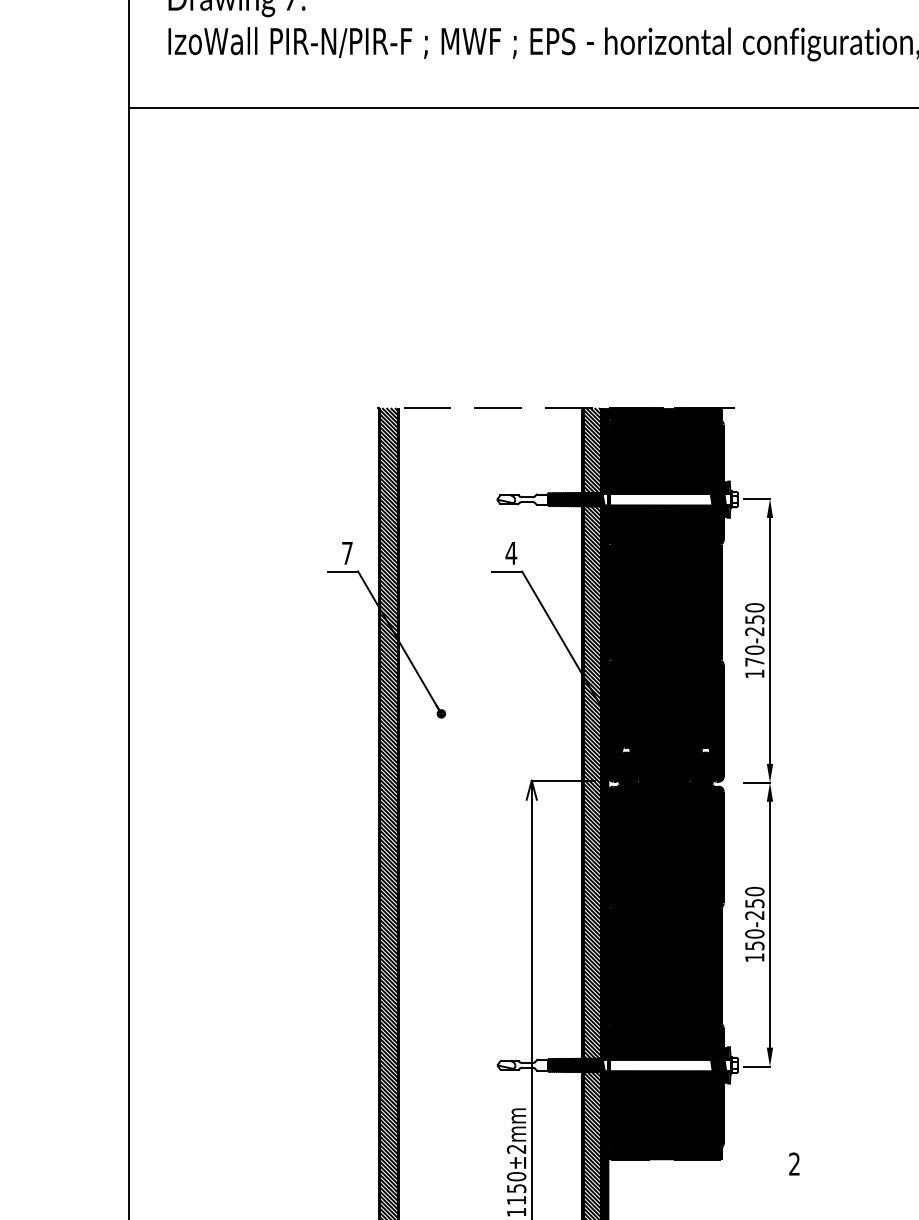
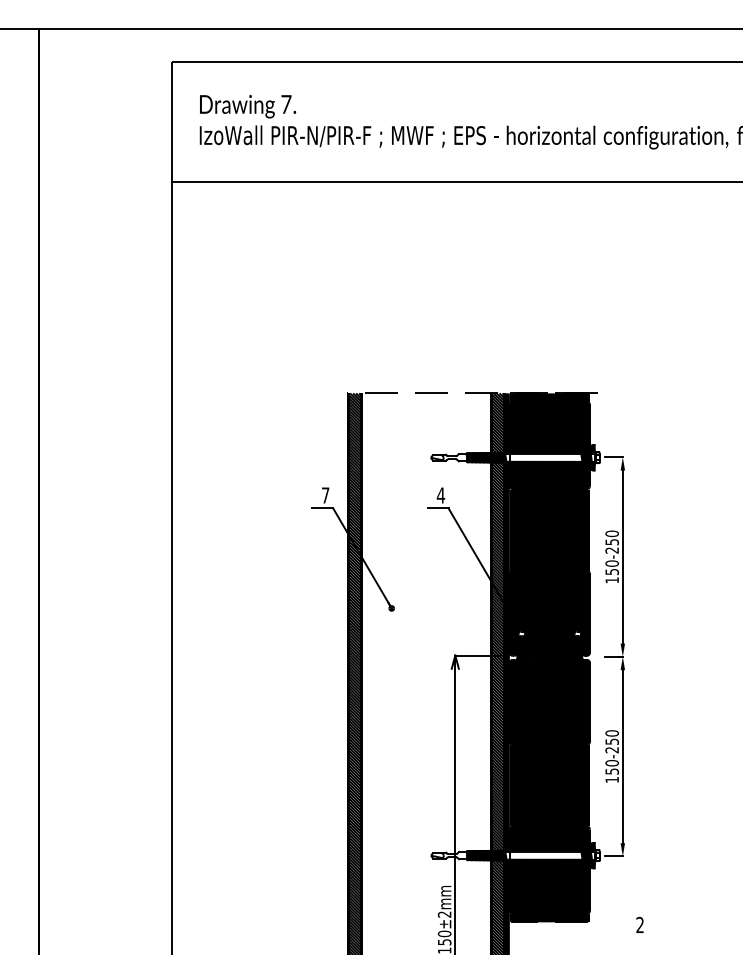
text: (753, 662) -> (611, 572), 170-250 -> 150-250

